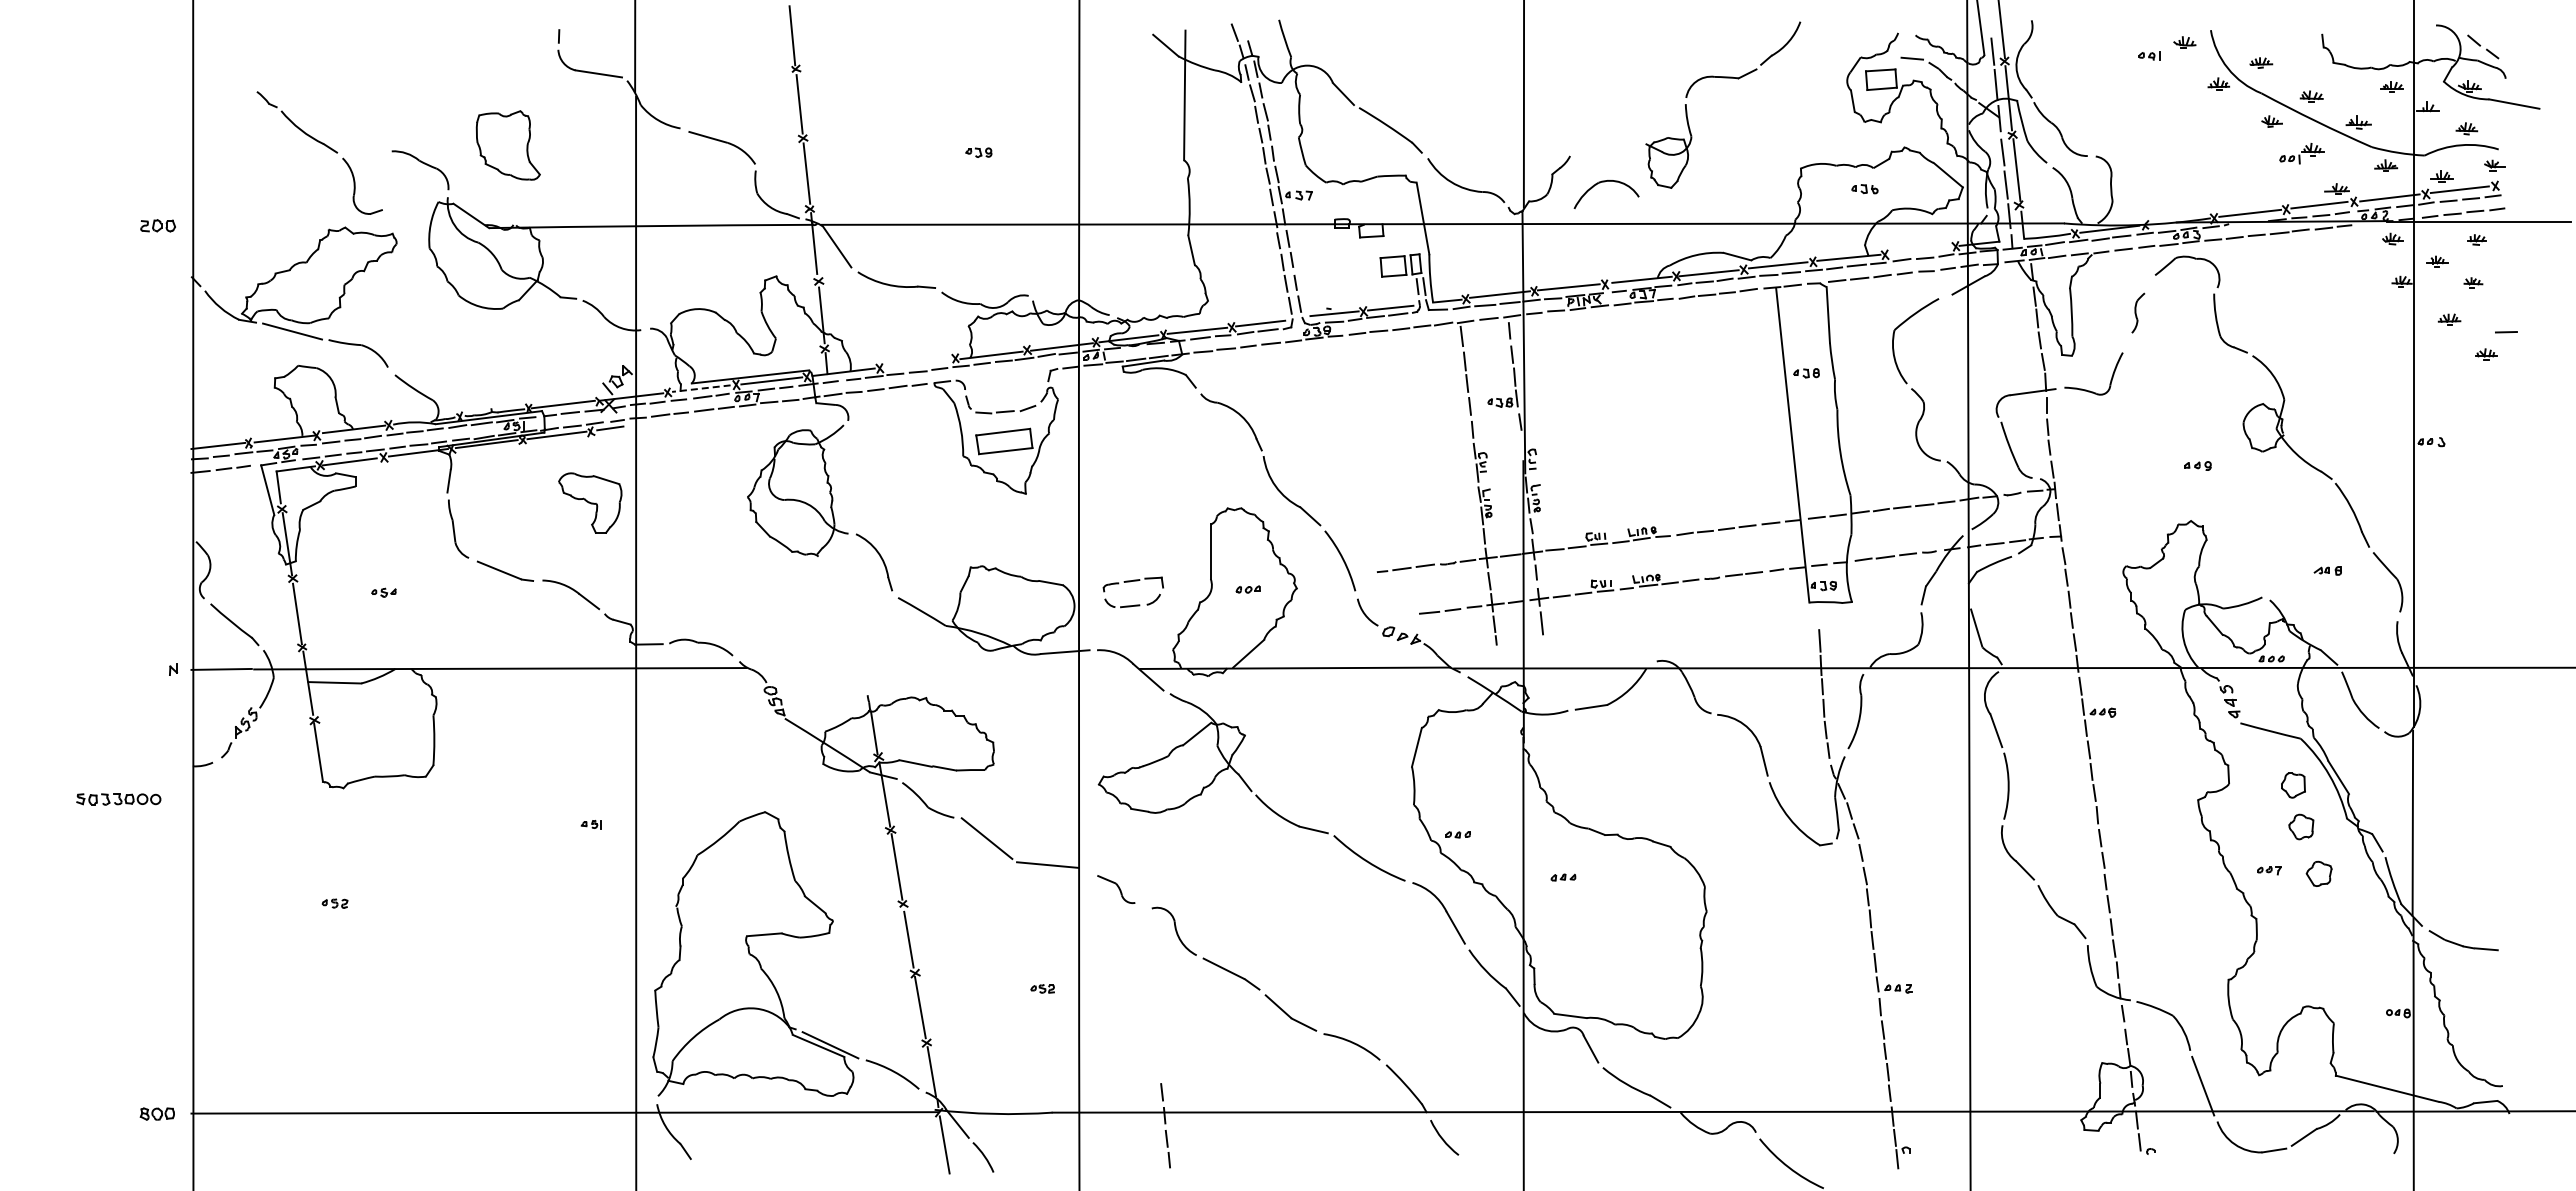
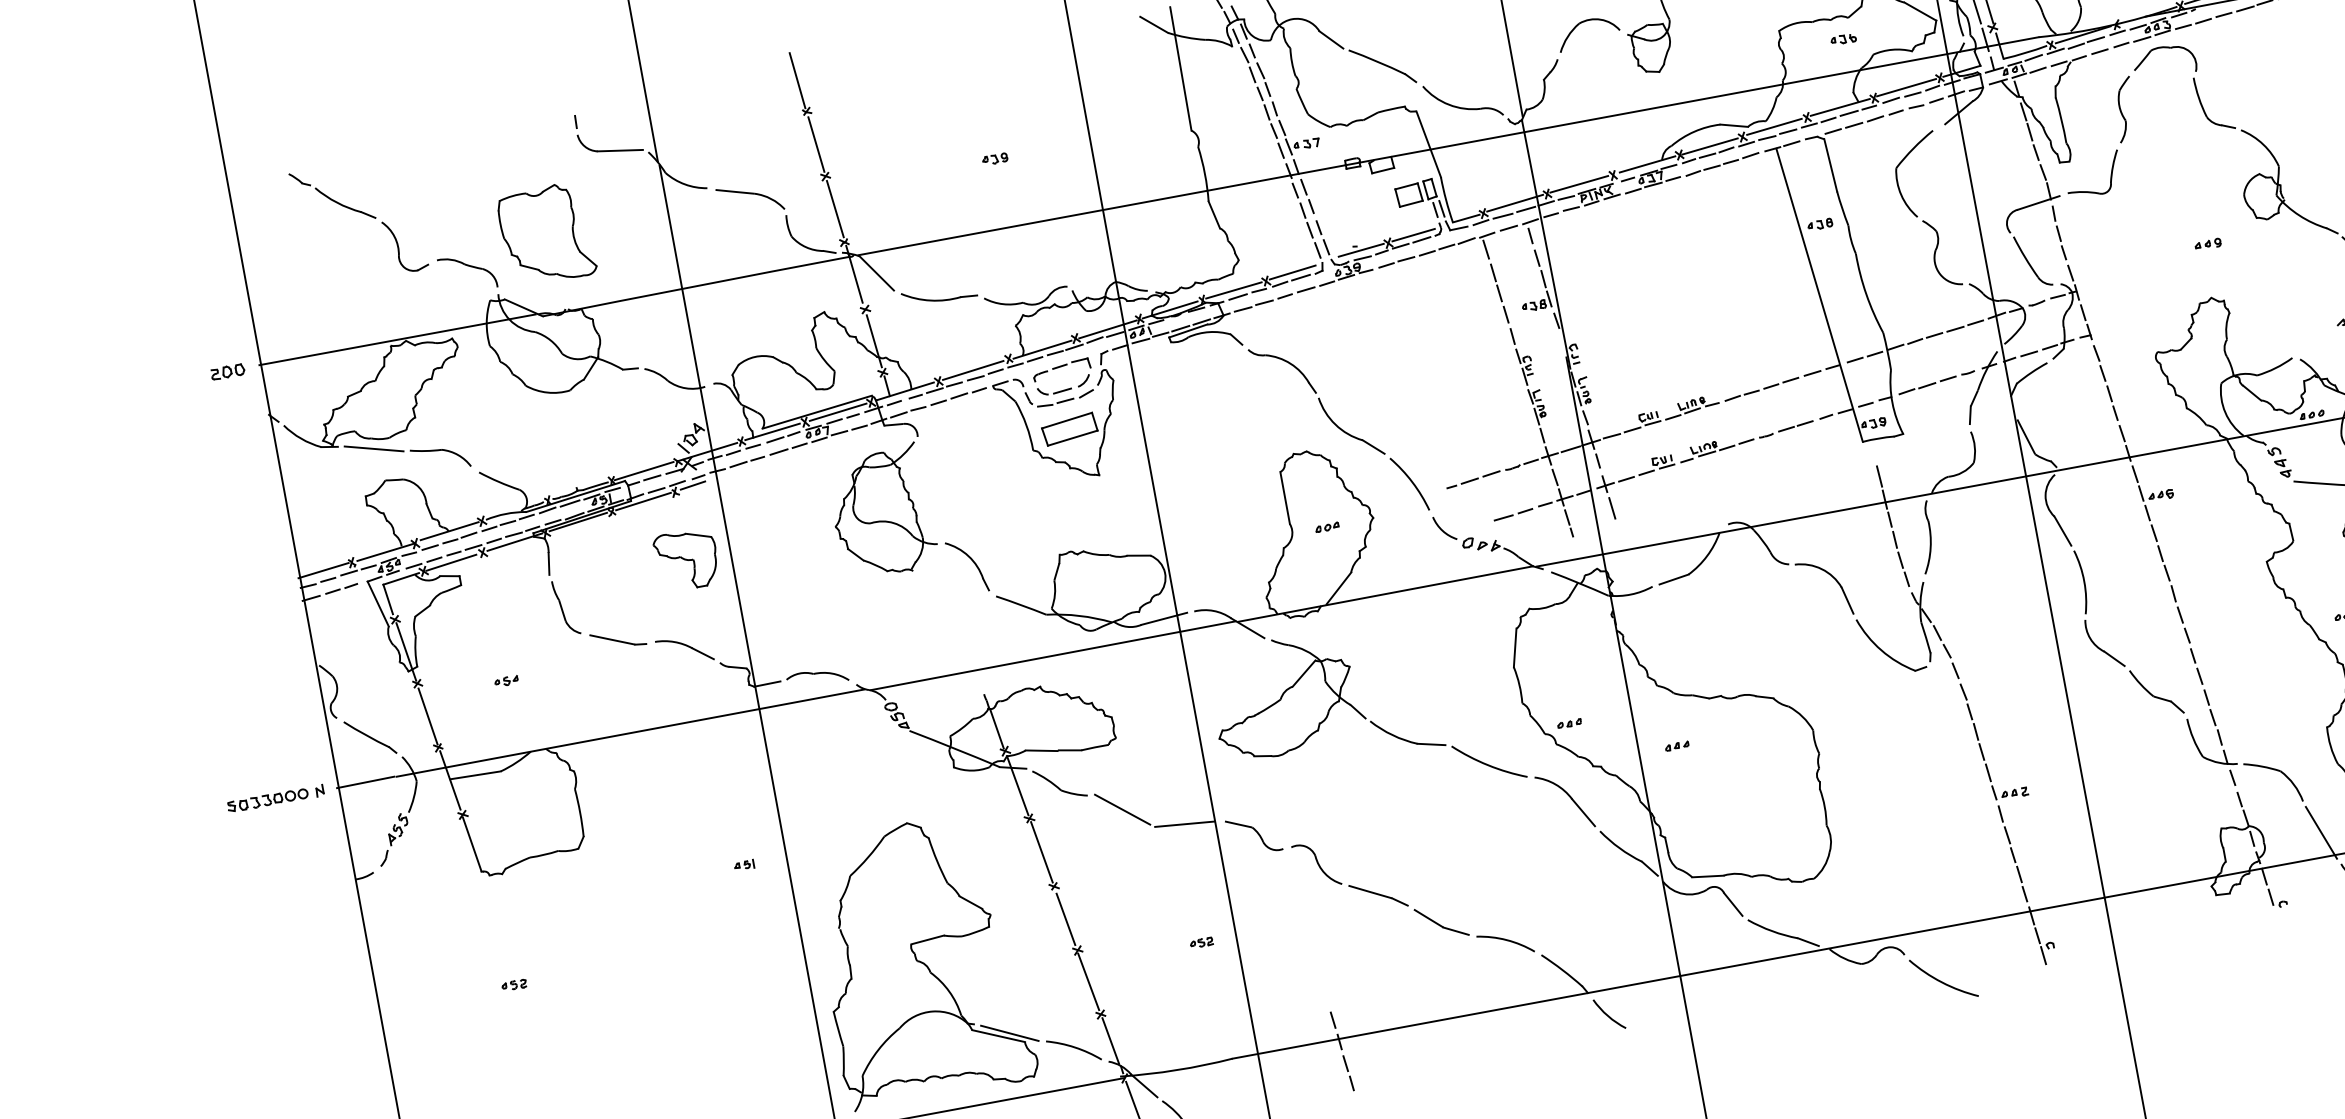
part: (508, 145) -> (546, 234), size x1.43
part: (325, 146) -> (363, 214), moved
part: (1605, 182) -> (1585, 22), moved
line: (336, 224) -> (397, 339), added
line: (1919, 249) -> (1905, 87), added
part: (2138, 312) -> (2125, 108), size x1.67
line: (916, 363) -> (972, 370), added
line: (700, 388) -> (771, 431), dashed -> solid
part: (1130, 582) -> (1058, 368), moved
line: (945, 668) -> (1053, 655), added
part: (118, 799) -> (267, 800), moved
part: (1116, 889) -> (1254, 835), size x1.43

